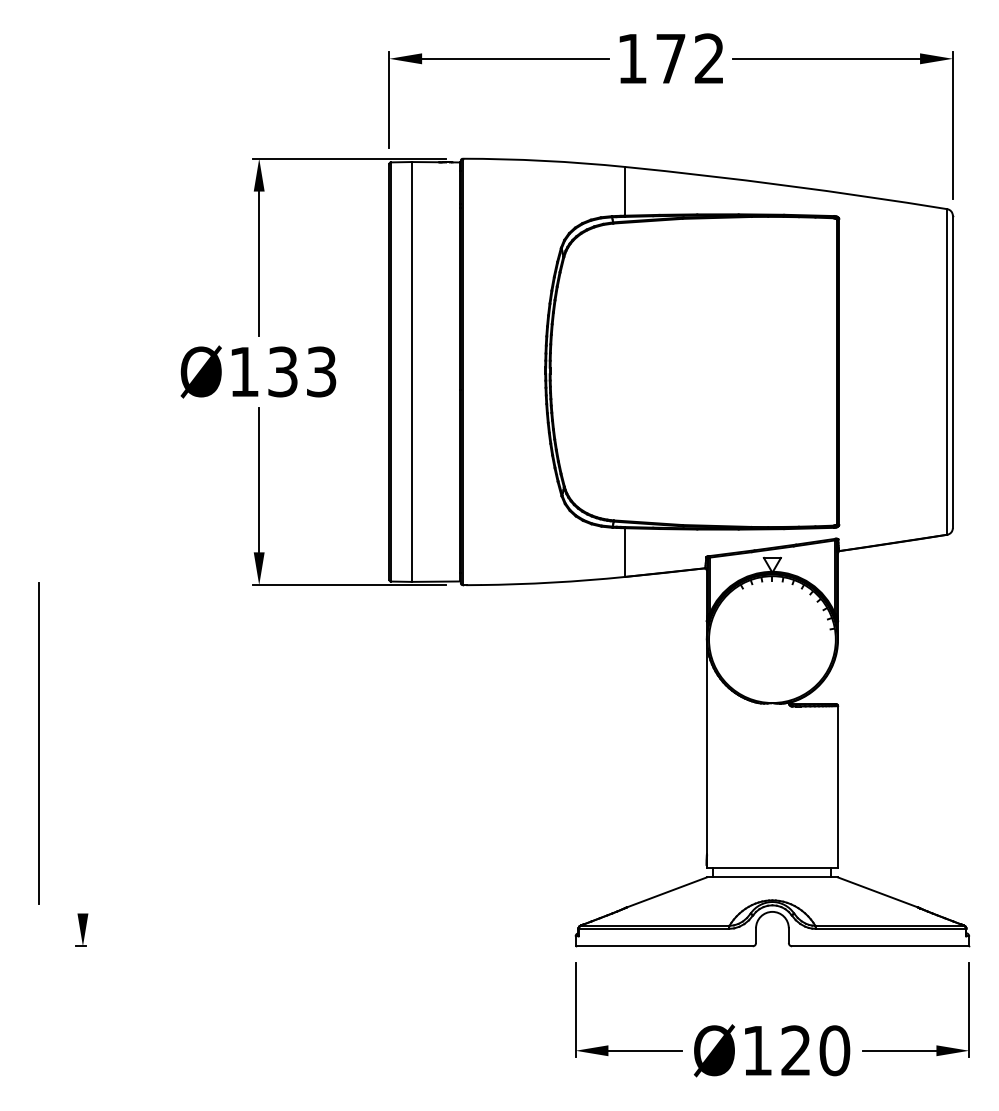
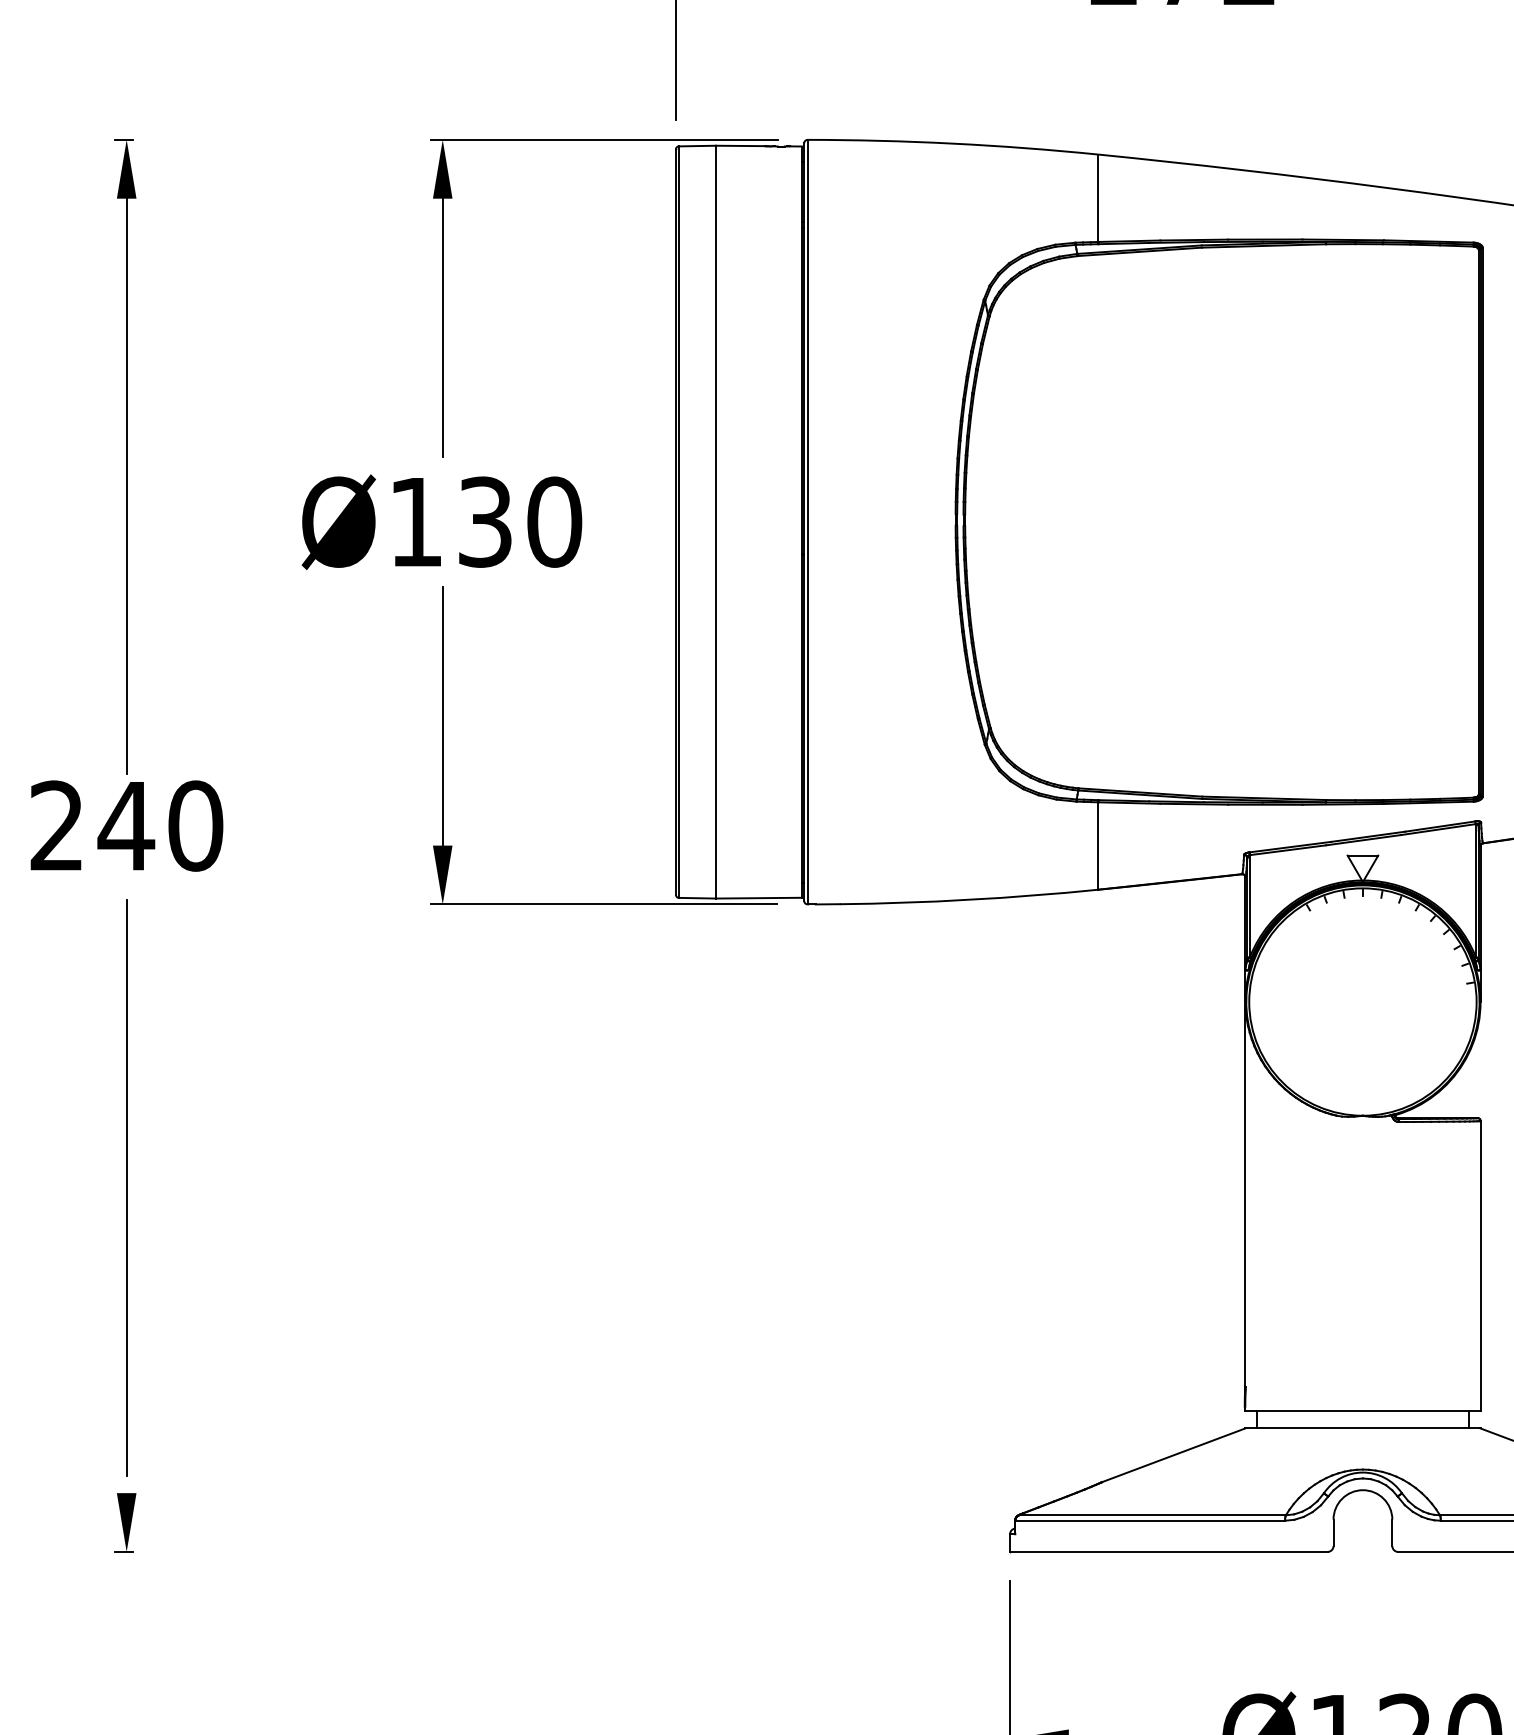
part: (82, 362) -> (125, 505), added
text: (321, 371) -> (554, 521), Ø133 -> Ø130
line: (38, 743) -> (125, 1188), moved

